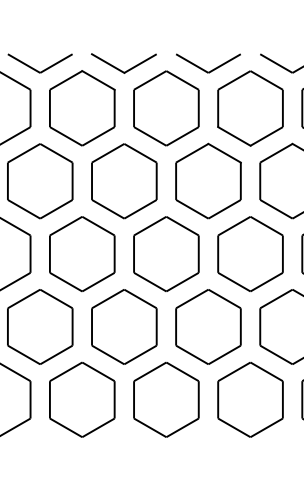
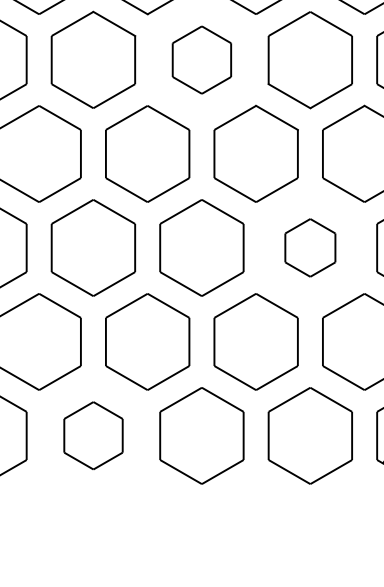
part: (166, 108) -> (202, 60), size x0.7
part: (250, 253) -> (310, 247), size x0.6
part: (82, 399) -> (93, 435), size x0.7

